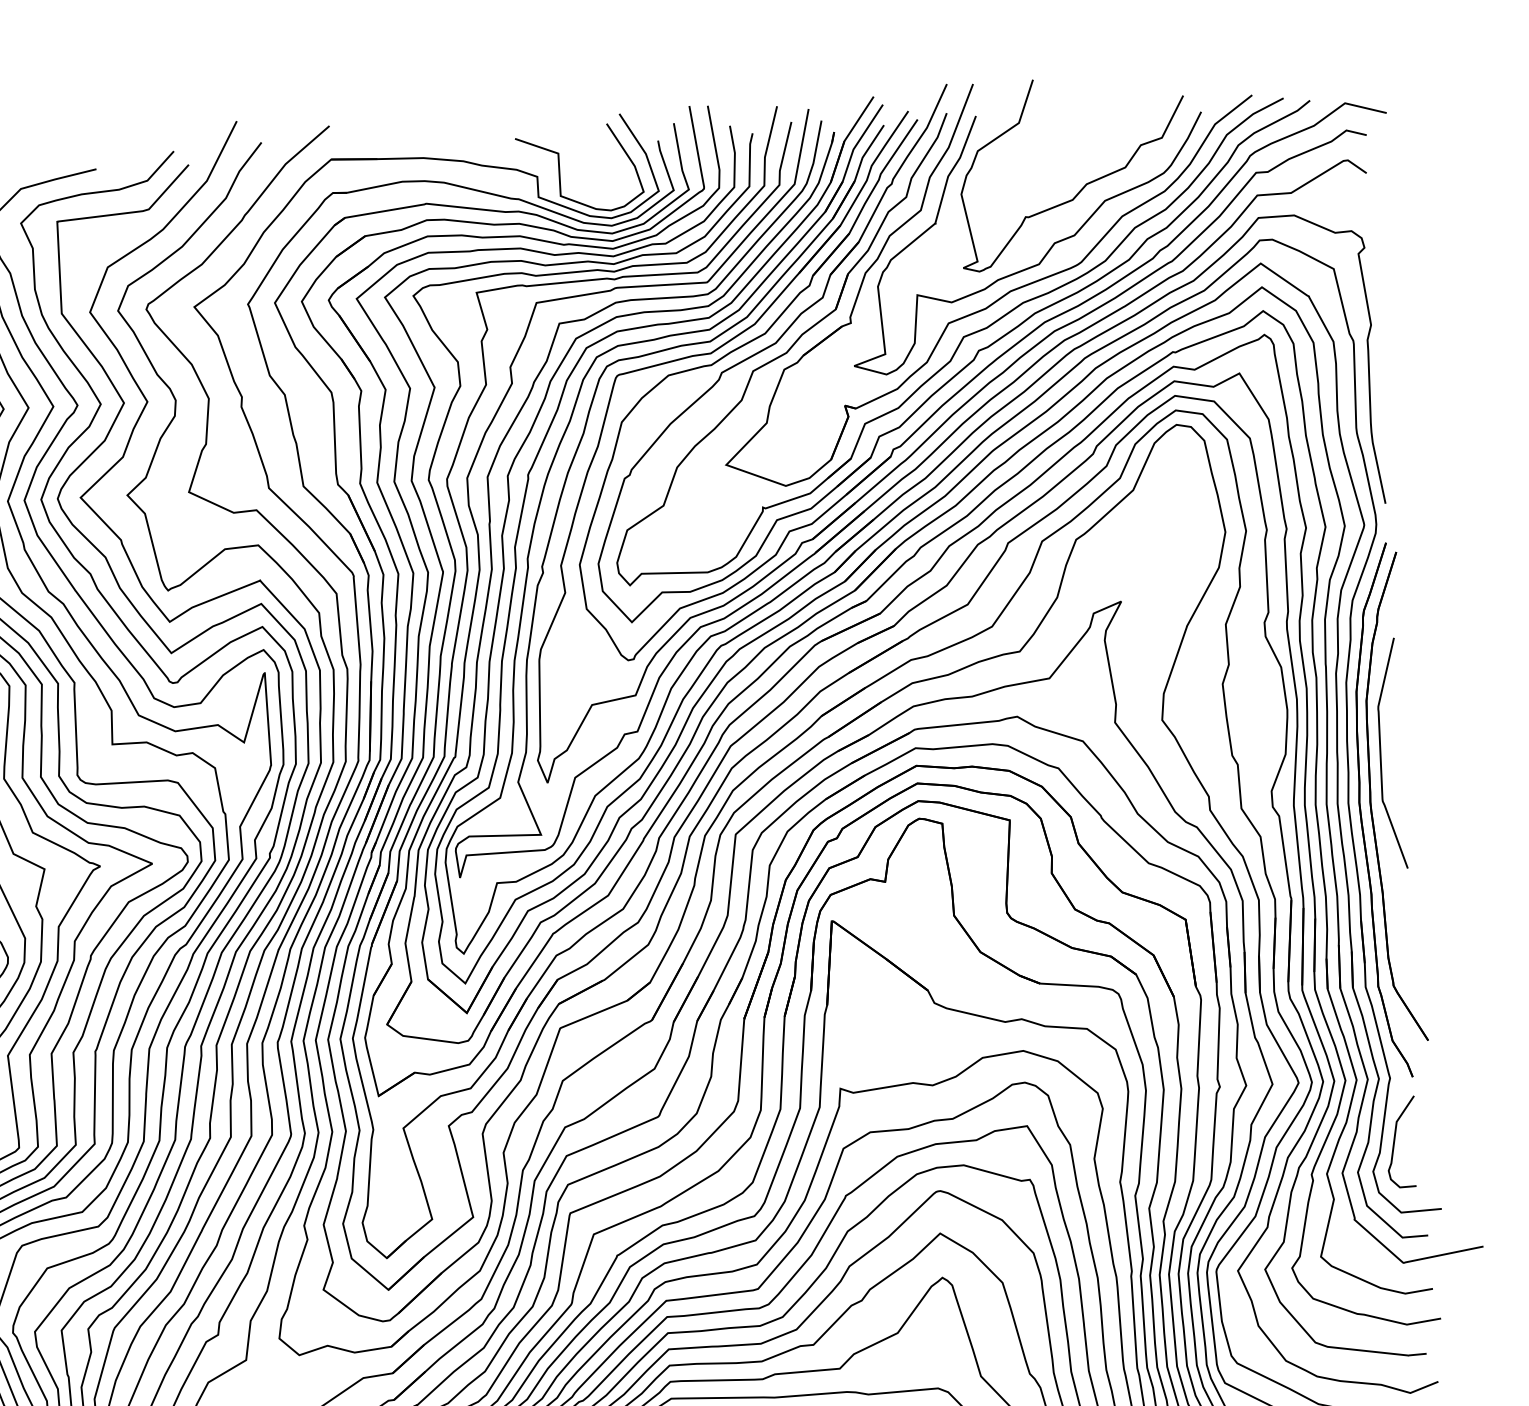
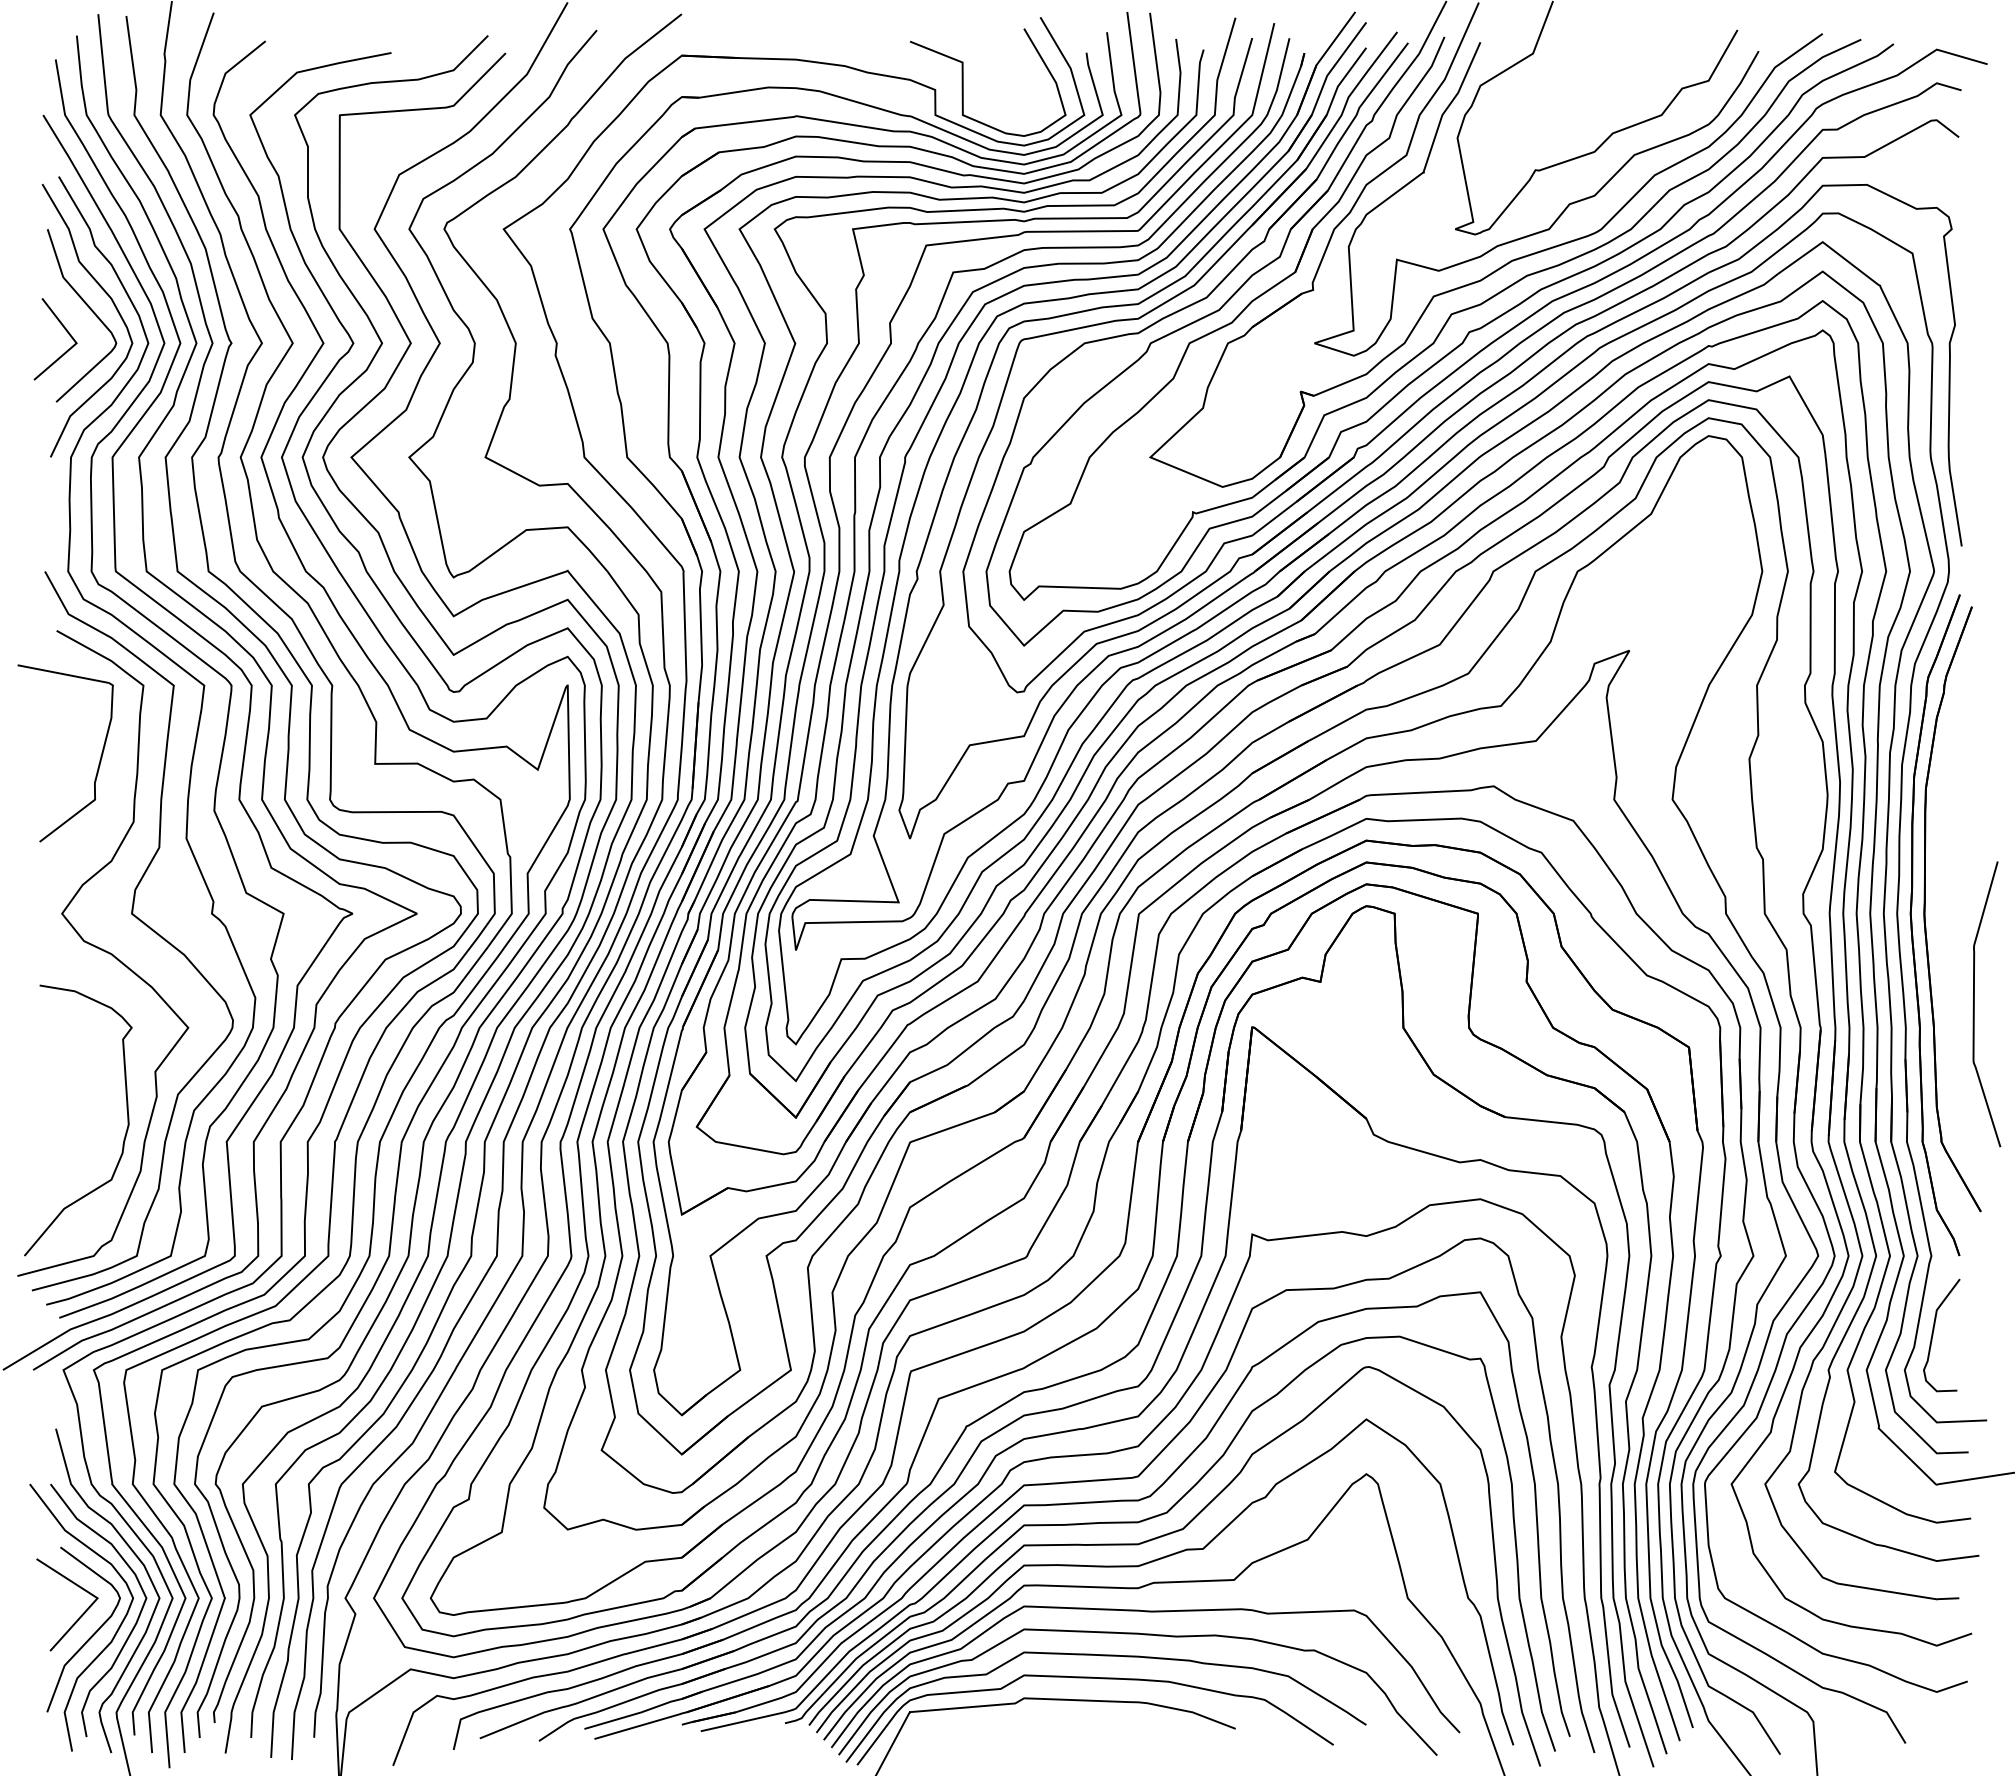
curve: (1381, 754) -> (1974, 1004), moved

